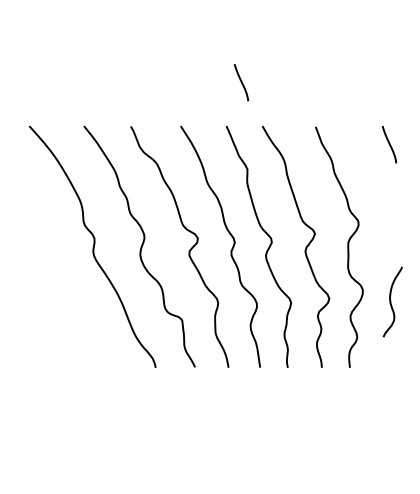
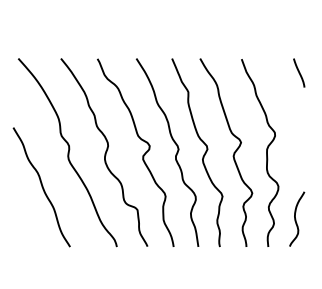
curve: (241, 82) -> (183, 24), removed
curve: (59, 290) -> (41, 186), added
curve: (391, 301) -> (296, 218), moved

